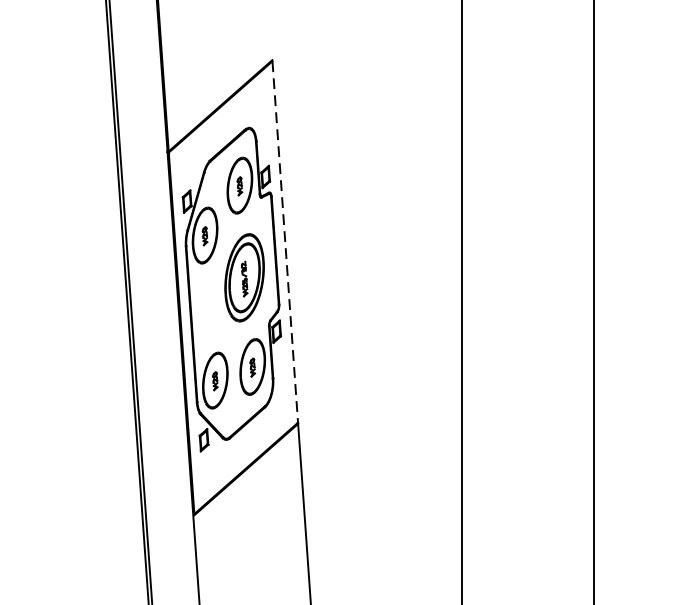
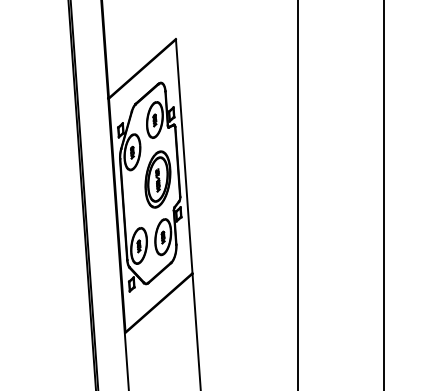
line: (285, 242) -> (184, 156), dashed -> solid

